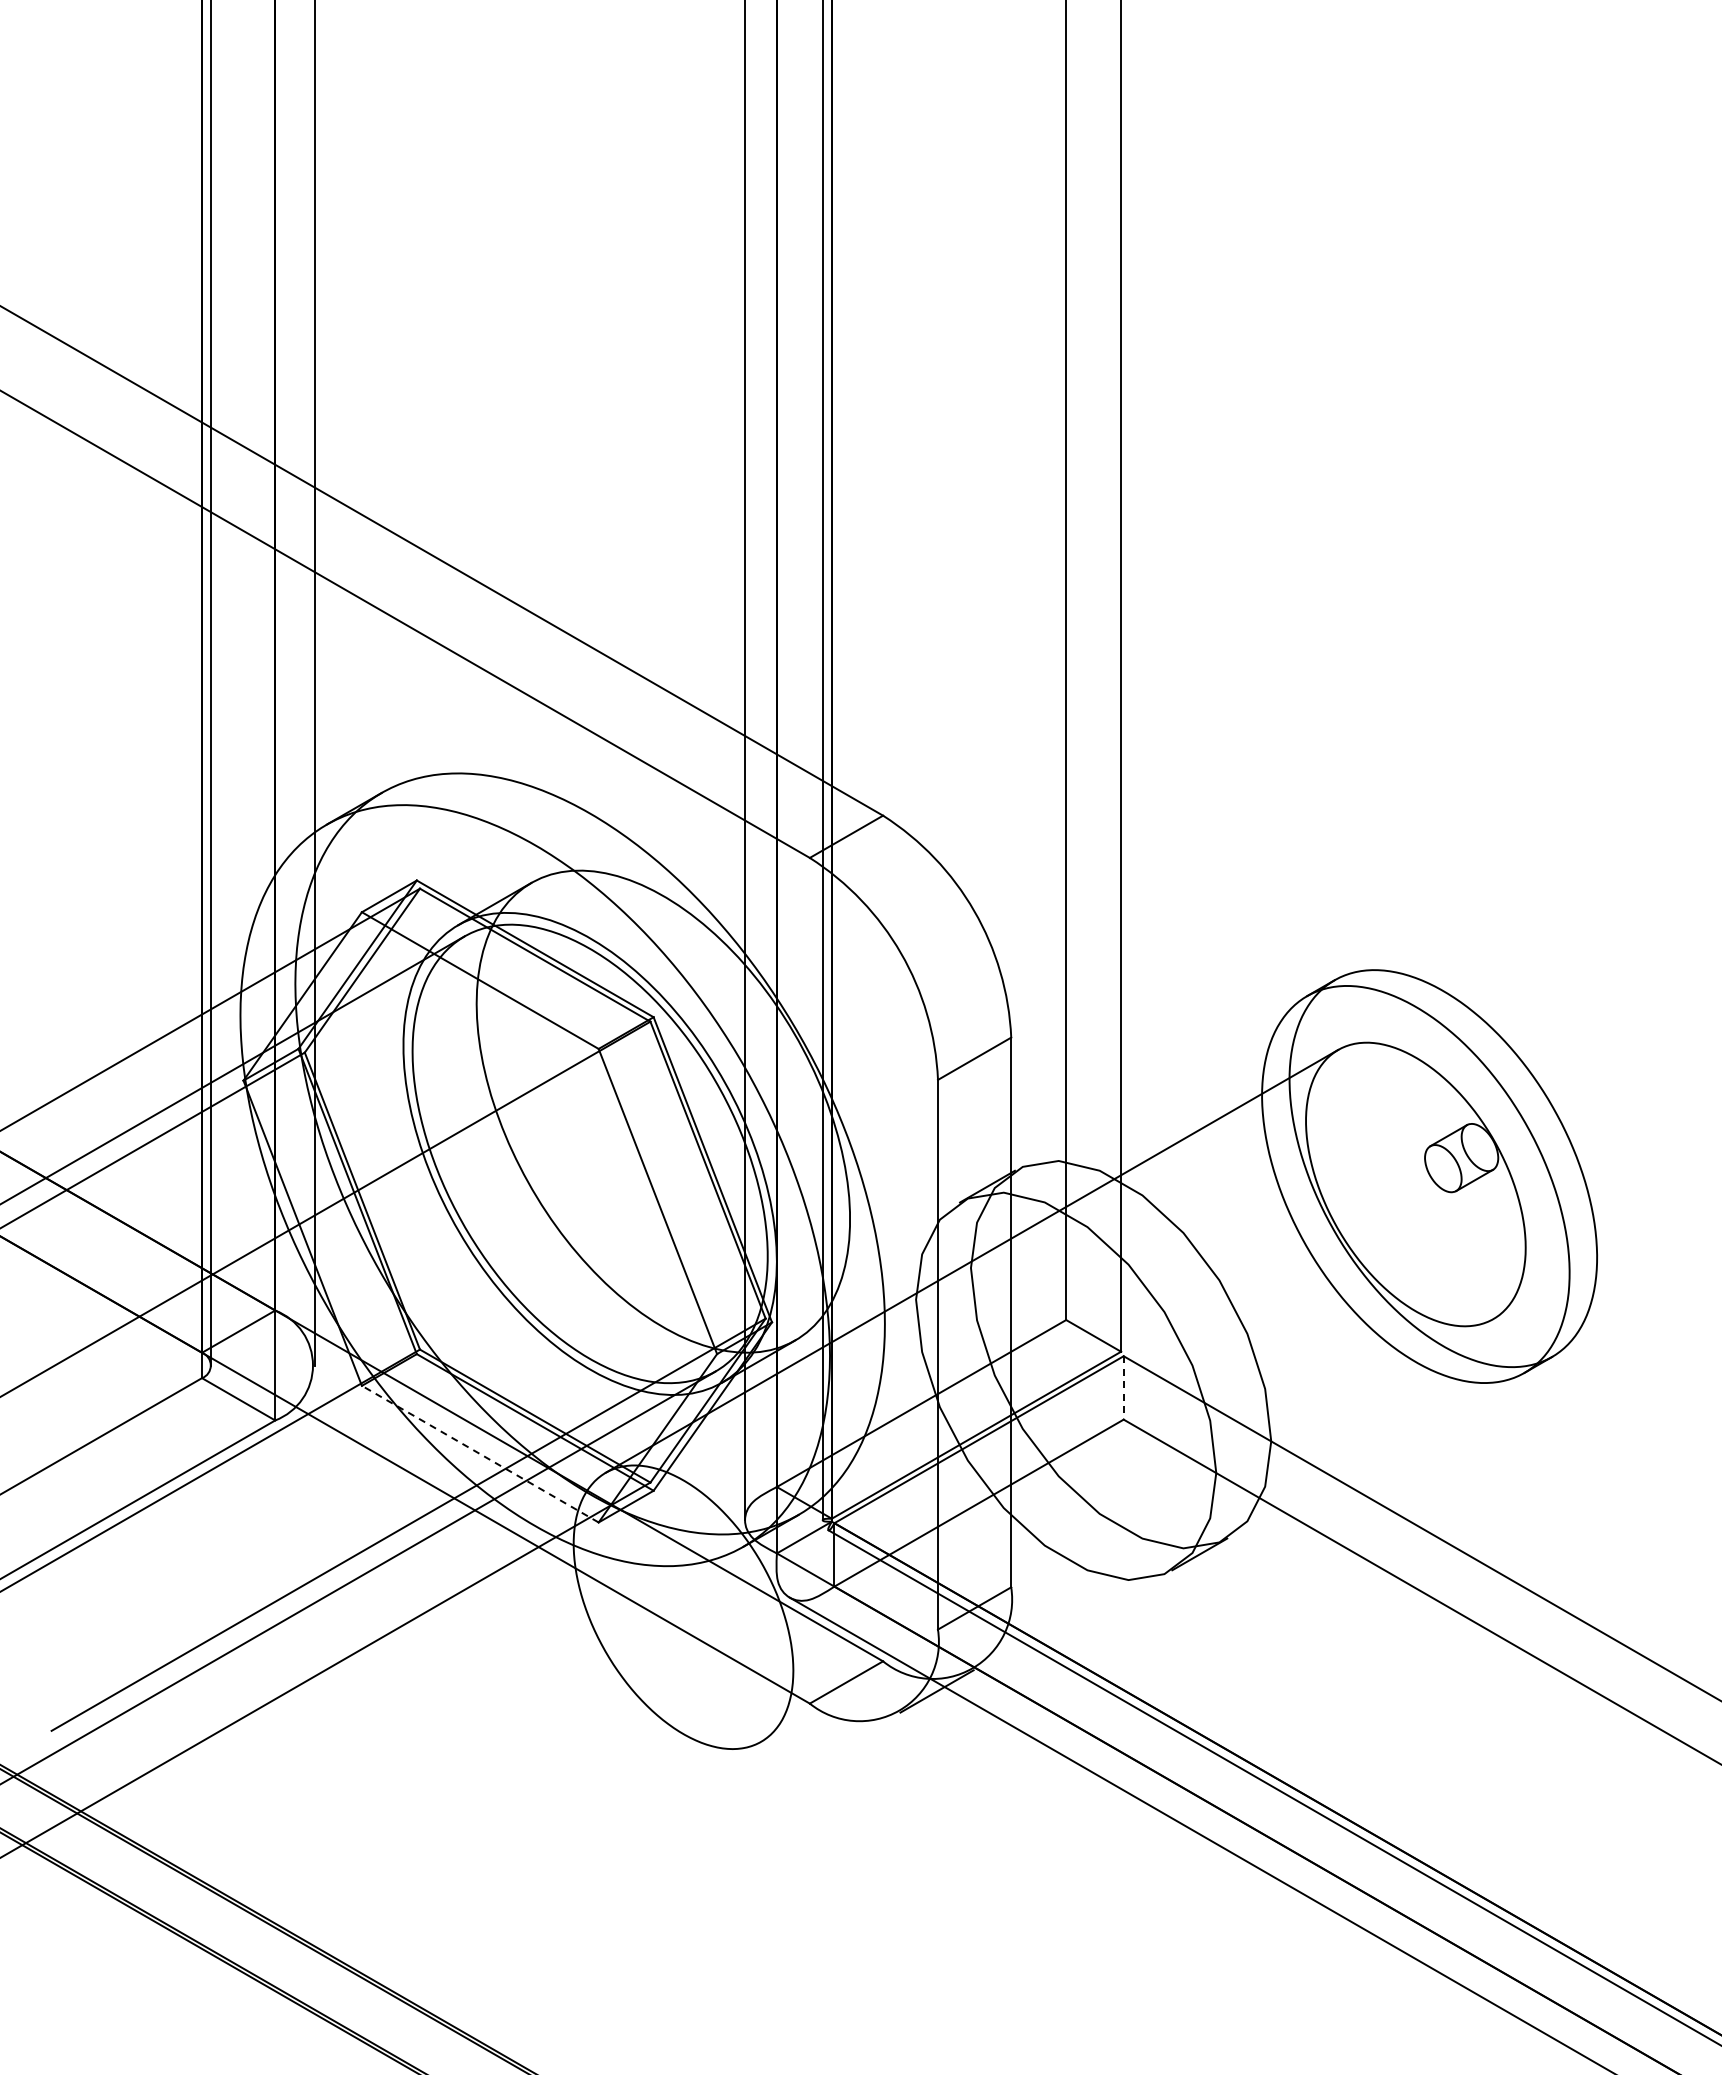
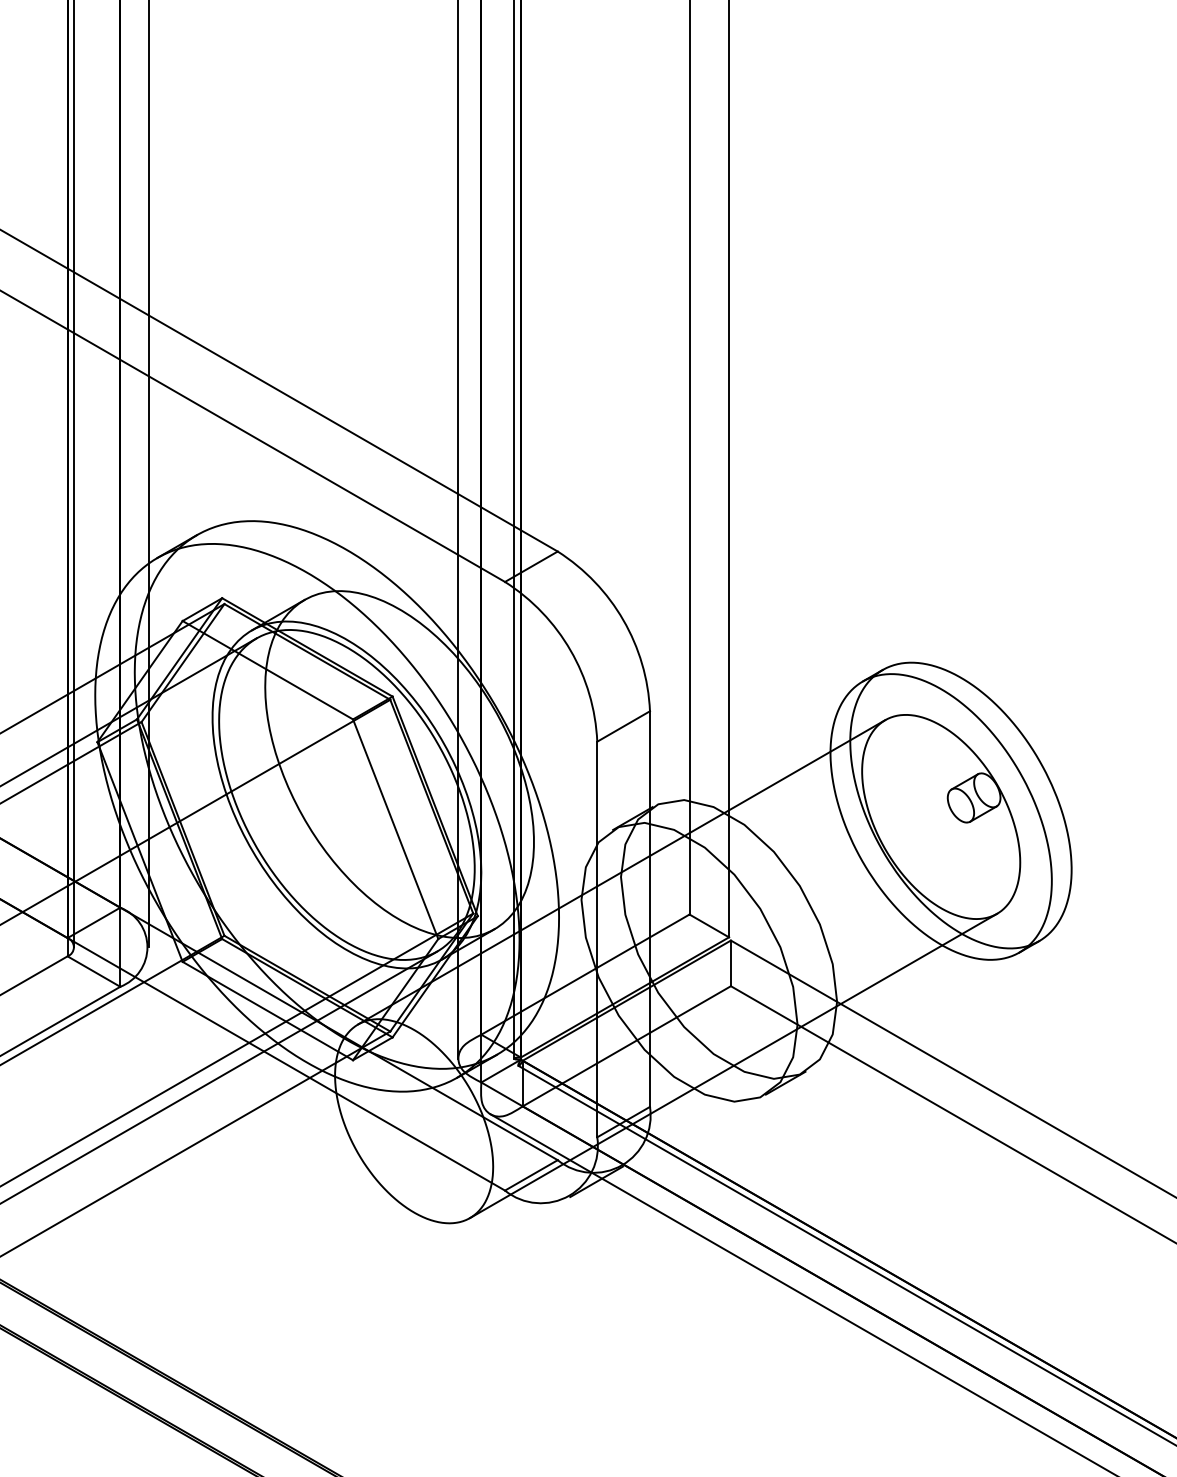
line: (1123, 1387) -> (730, 963), dashed -> solid
line: (480, 1454) -> (268, 1011), dashed -> solid
line: (1127, 1530) -> (733, 1065), added

